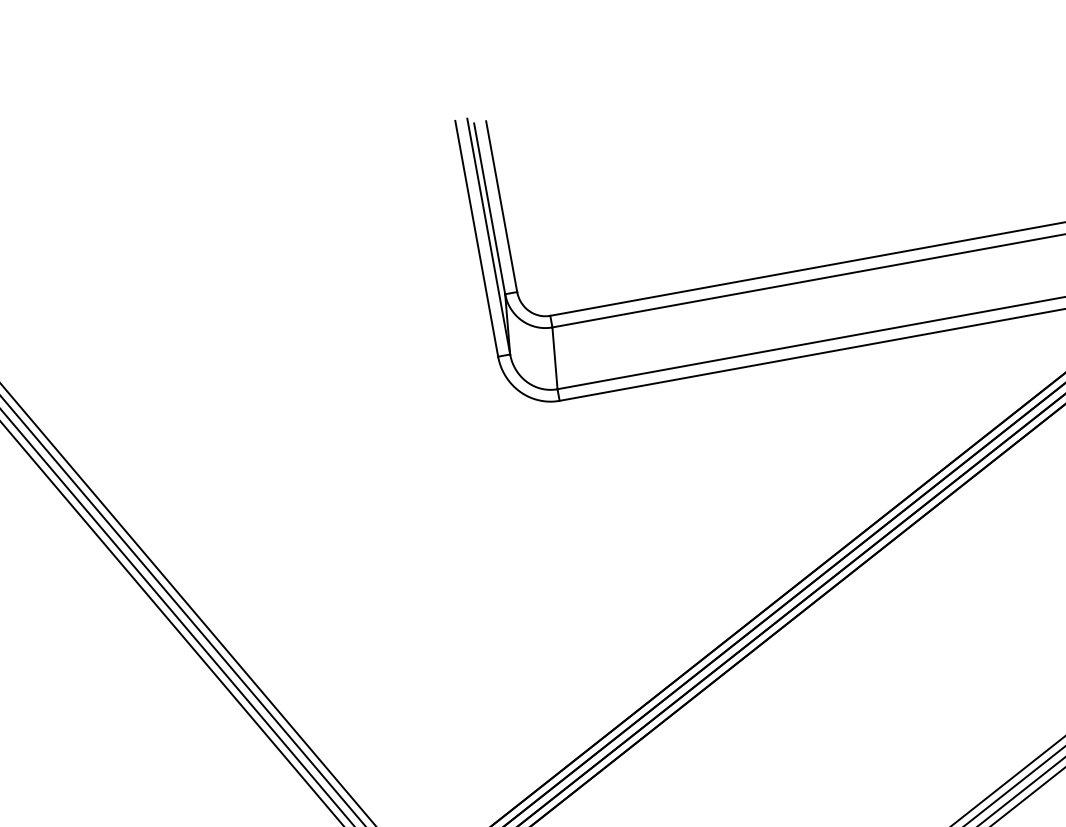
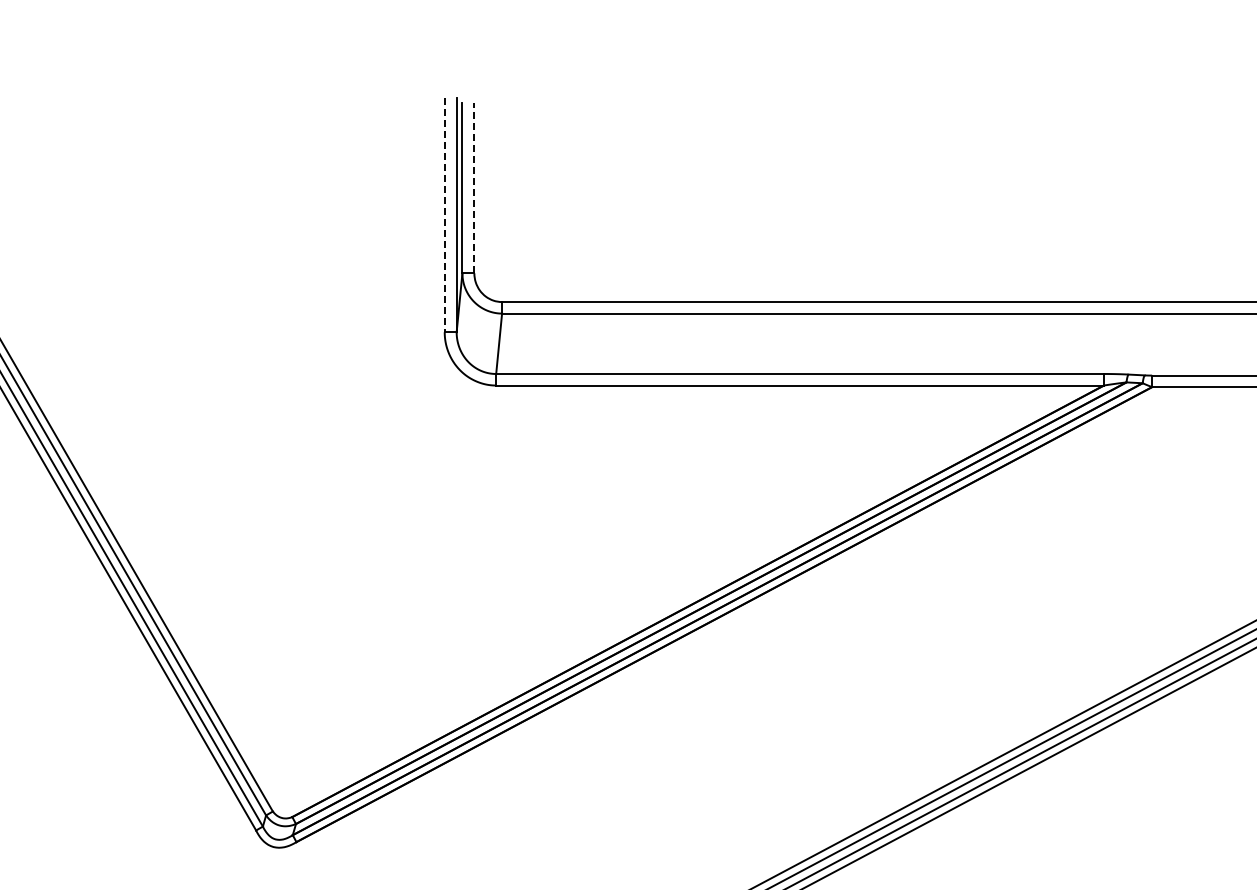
line: (501, 206) -> (474, 188), solid -> dashed
line: (476, 239) -> (444, 215), solid -> dashed

